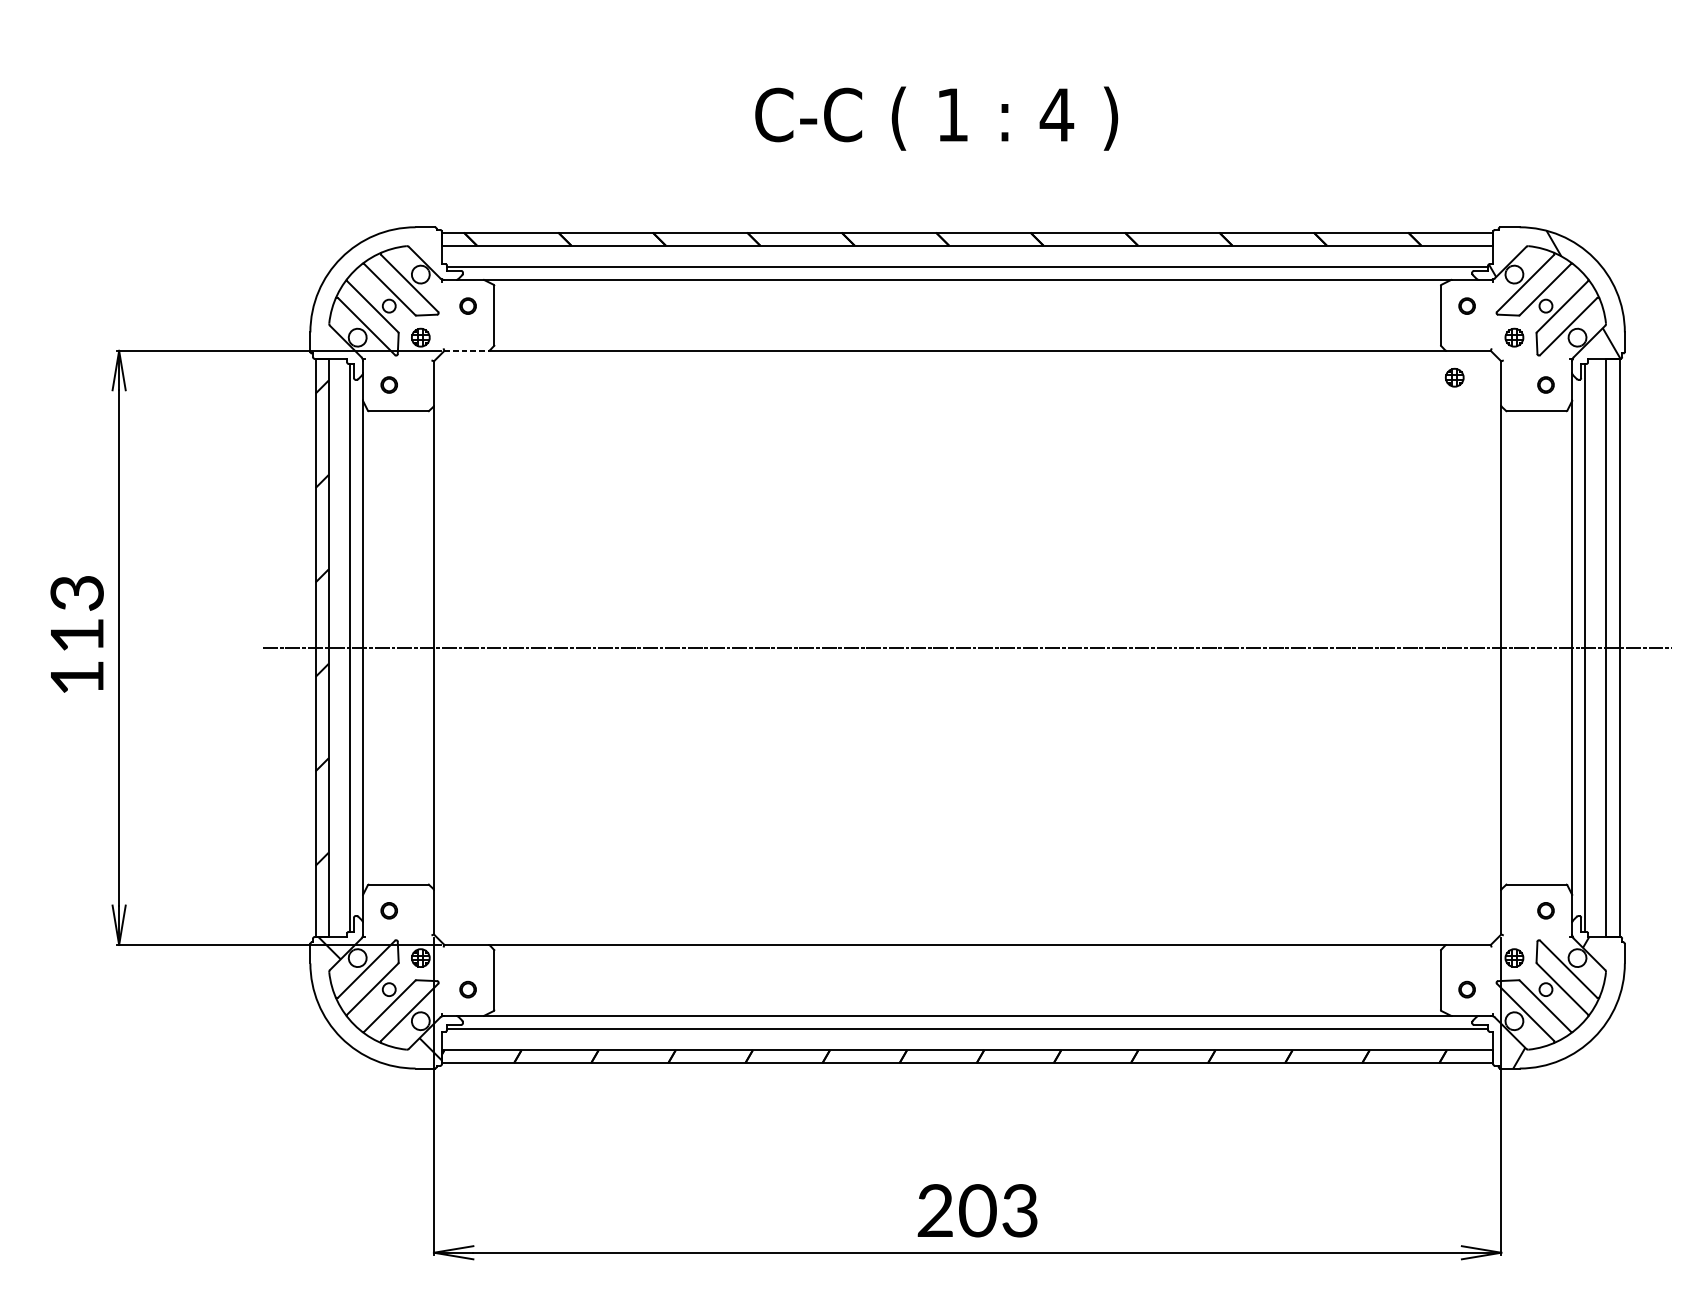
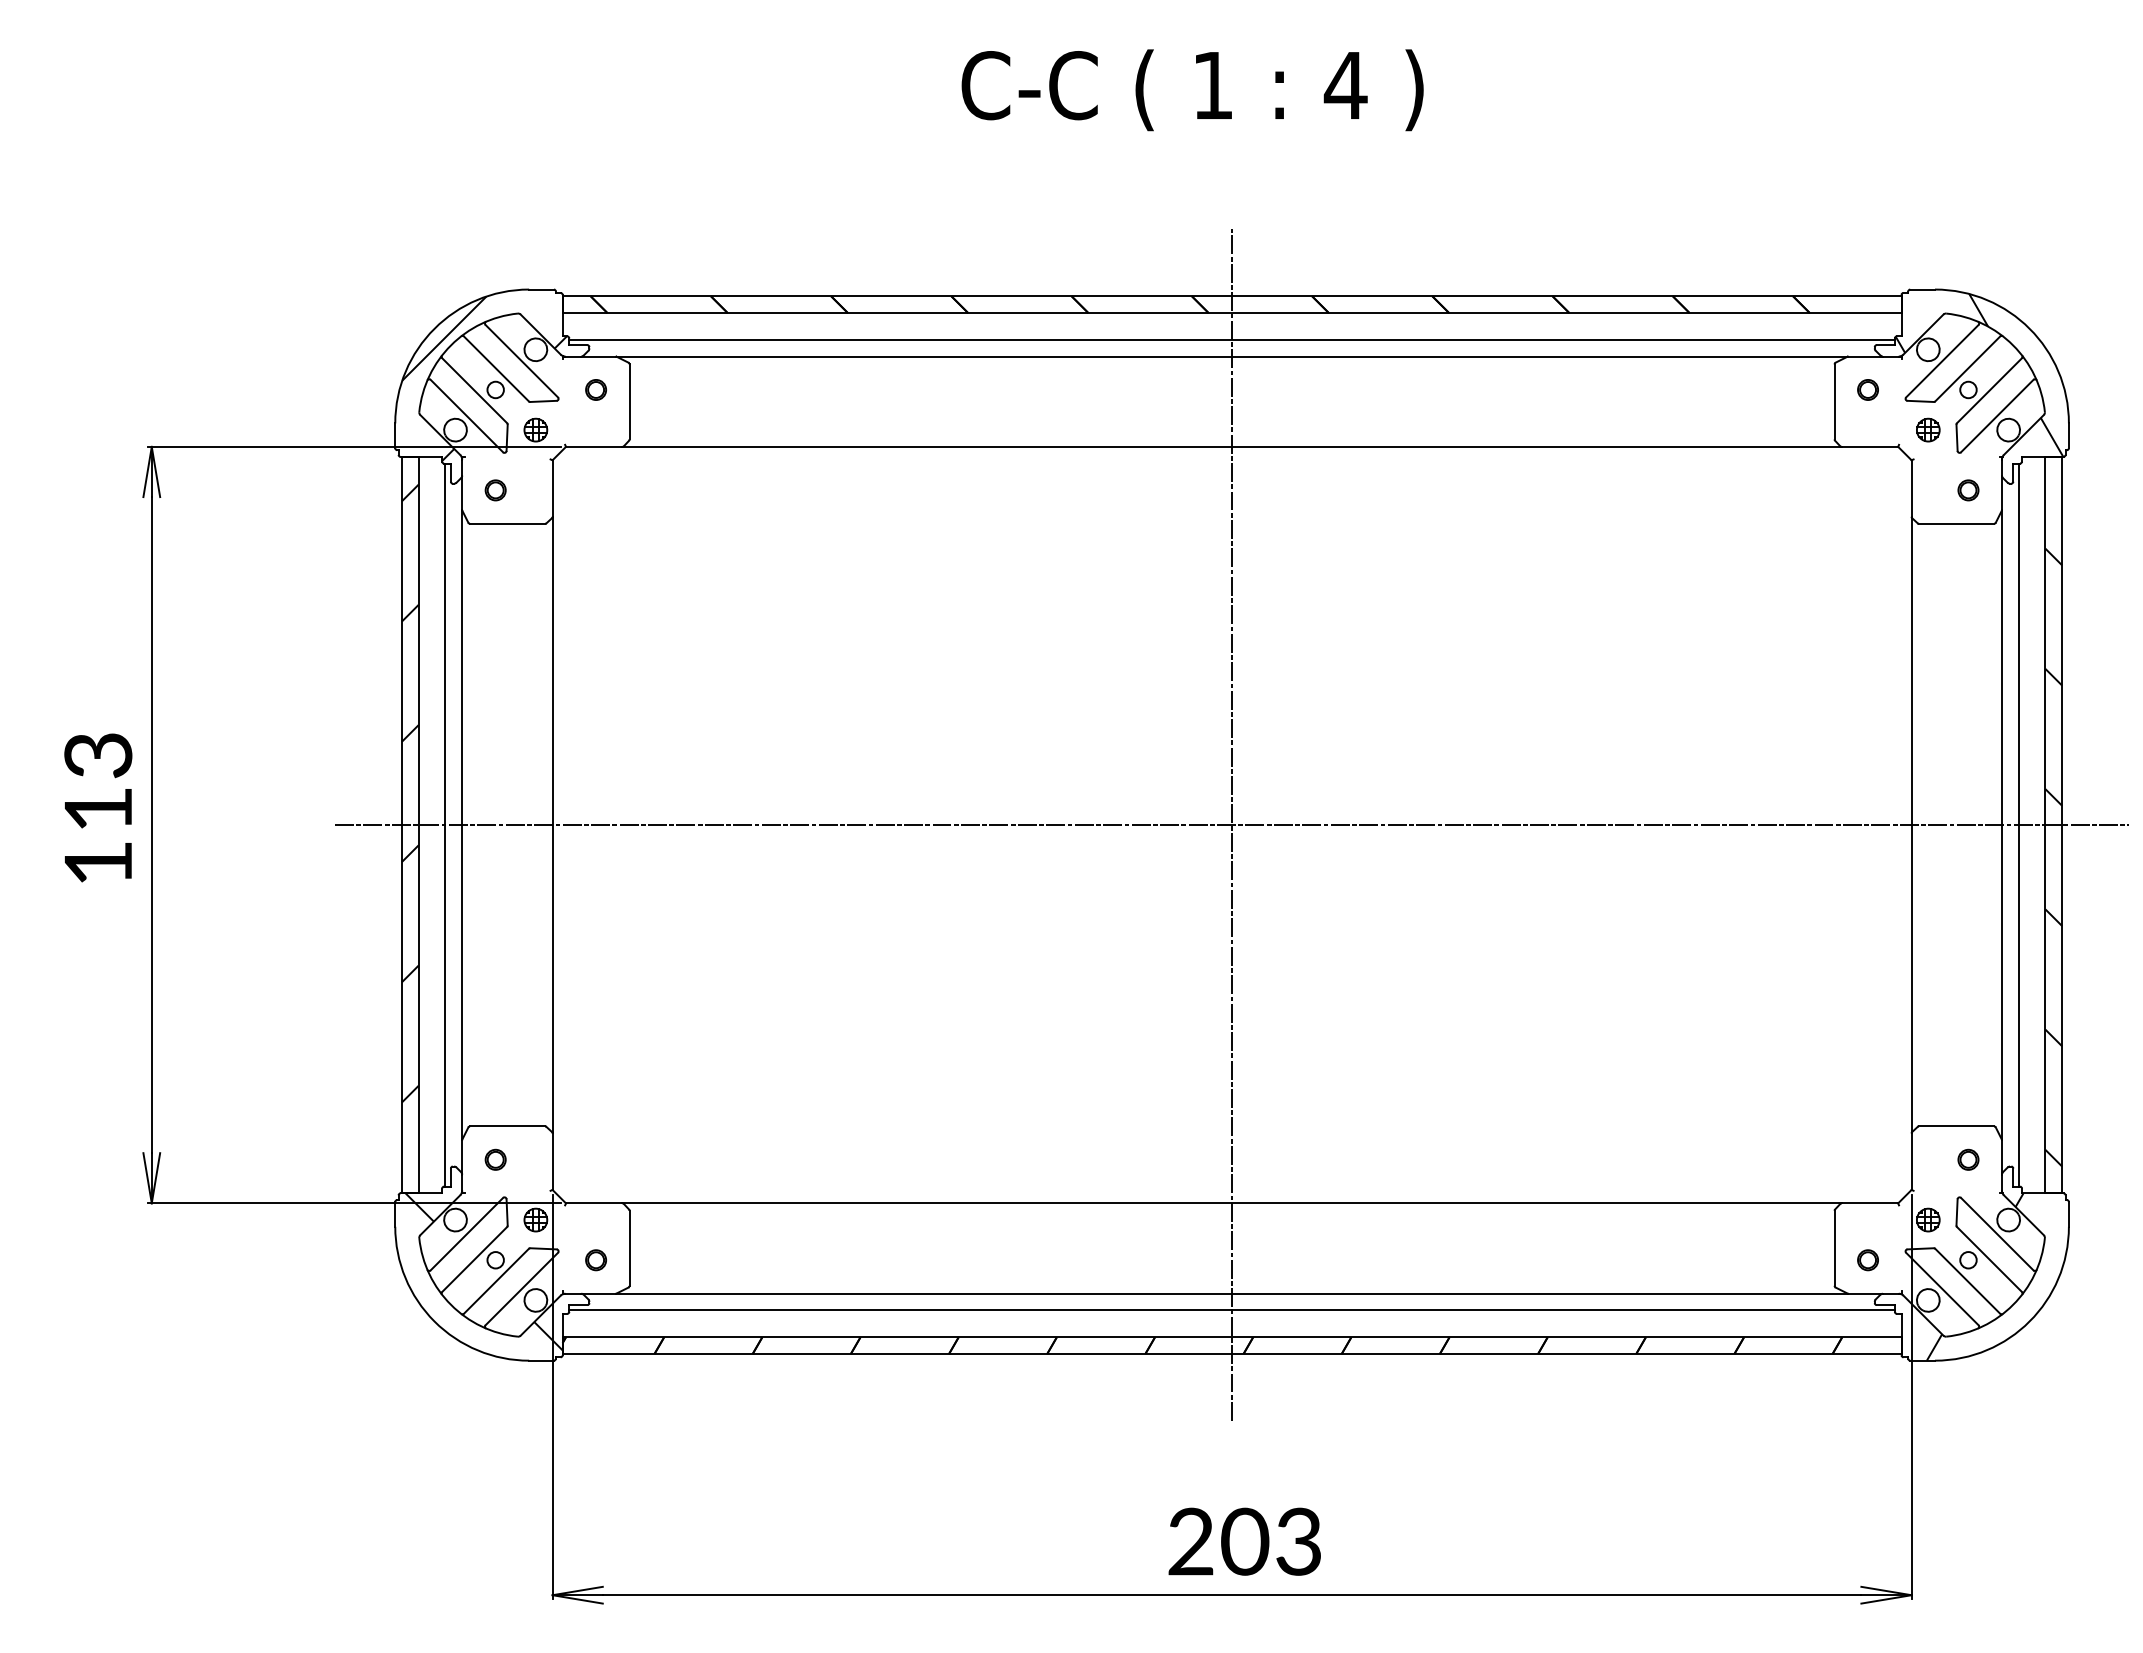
text: (936, 118) -> (1192, 90), moved
hatch: (380, 297) -> (484, 378), added
line: (466, 350) -> (594, 446), dashed -> solid
part: (1454, 377) -> (1852, 480), removed
line: (967, 647) -> (1232, 824), added
hatch: (1612, 673) -> (2053, 857), added

